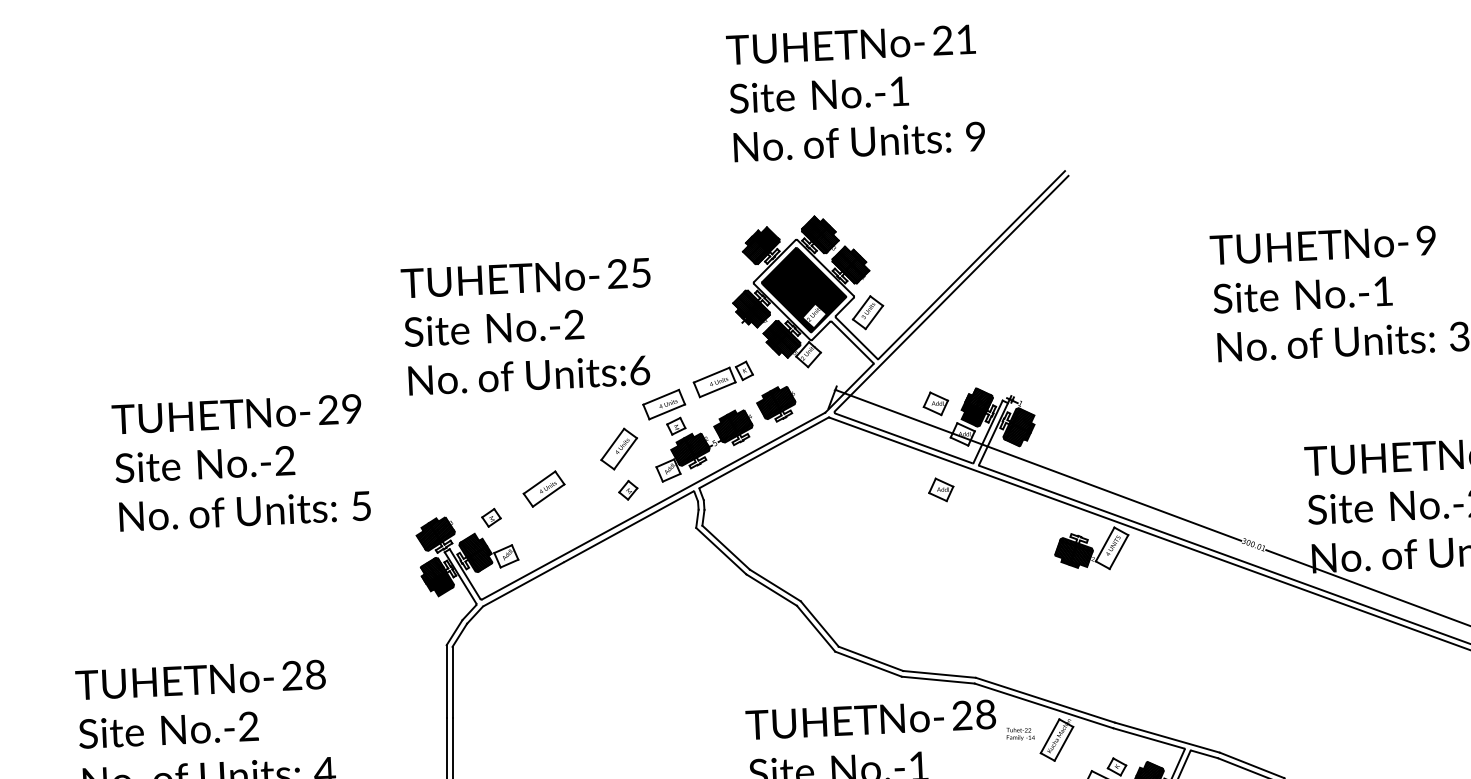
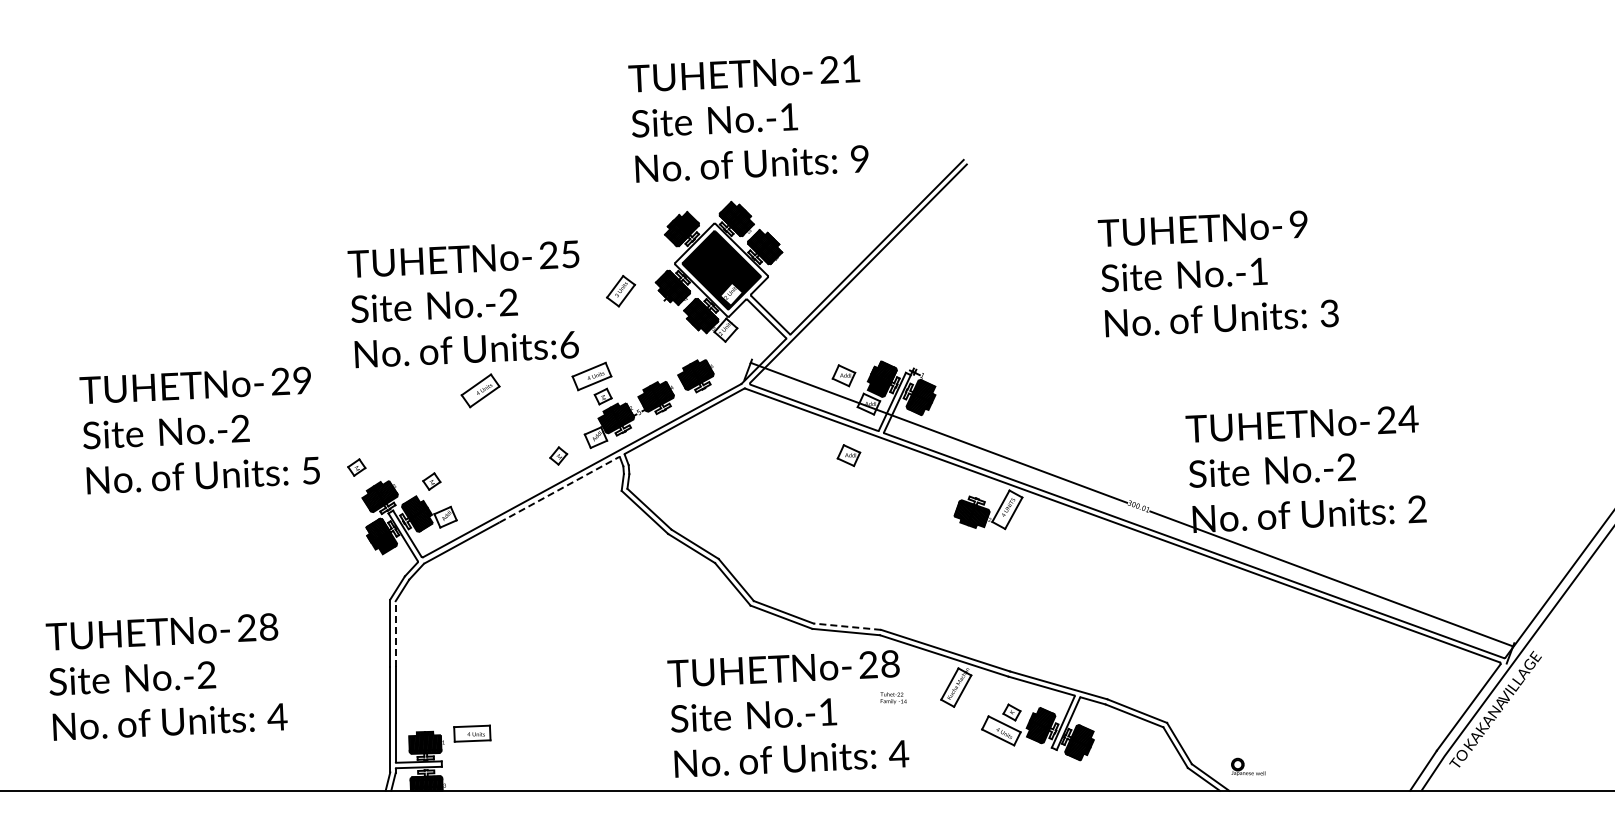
text: (855, 92) -> (748, 118), moved
part: (868, 312) -> (621, 291), moved
part: (722, 378) -> (646, 352), removed
part: (618, 448) -> (549, 417), removed
part: (543, 488) -> (480, 390), moved
part: (410, 502) -> (356, 467), added
line: (629, 526) -> (559, 489), solid -> dashed
line: (939, 674) -> (847, 626), solid -> dashed
line: (452, 681) -> (395, 633), solid -> dashed
text: (1020, 734) -> (893, 698), moved

